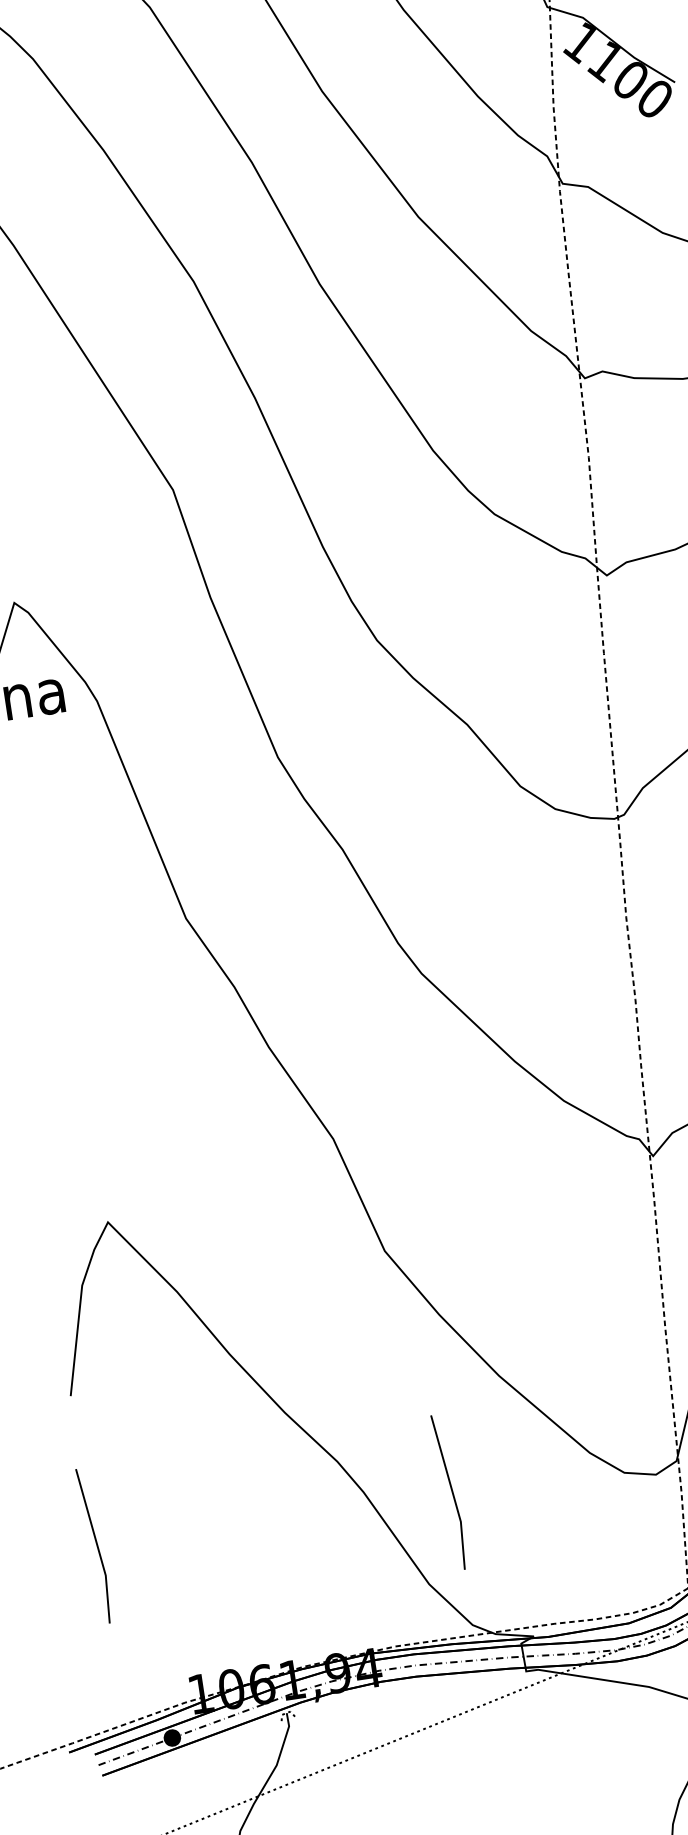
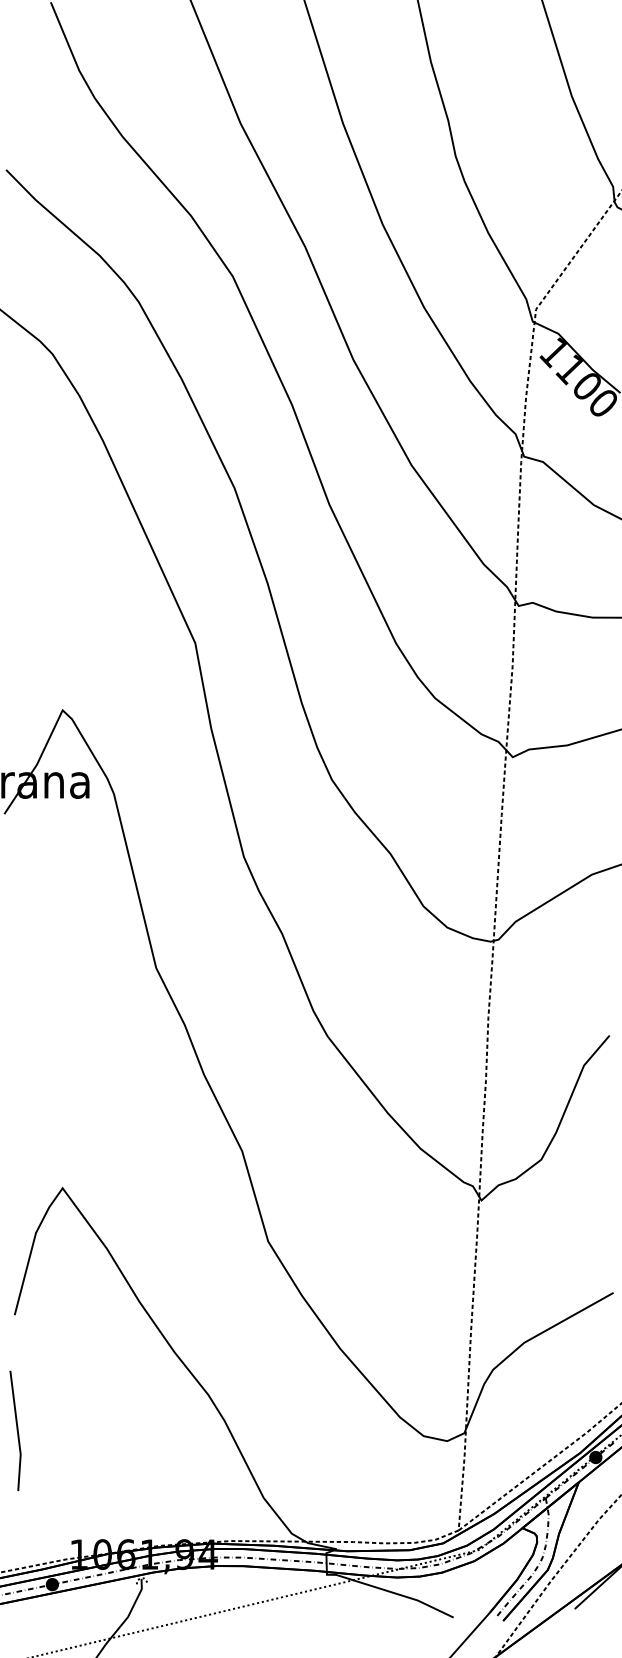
line: (450, 1491) -> (290, 1430), removed

